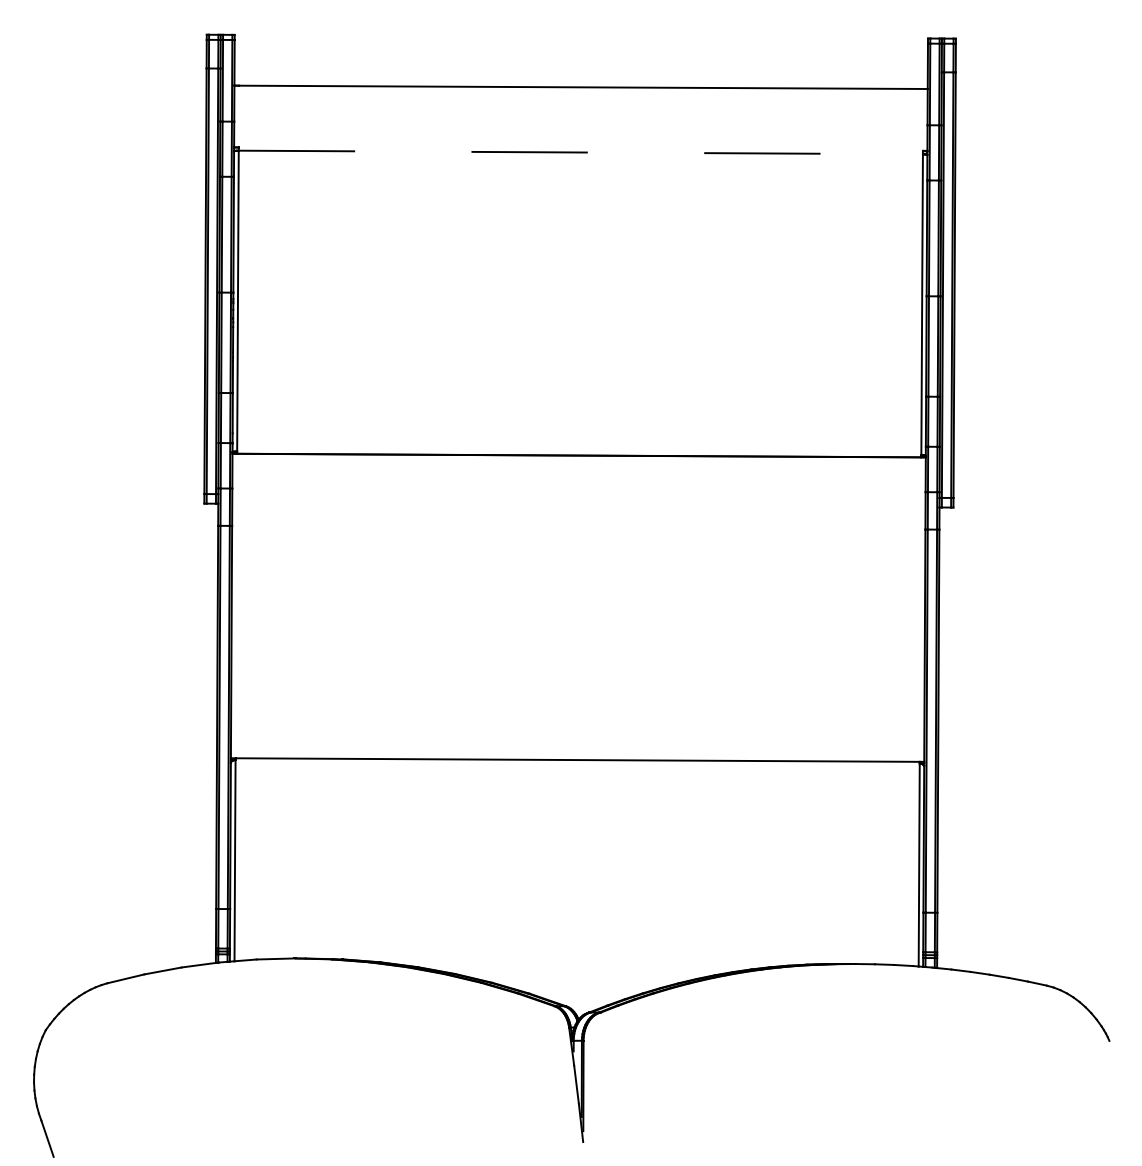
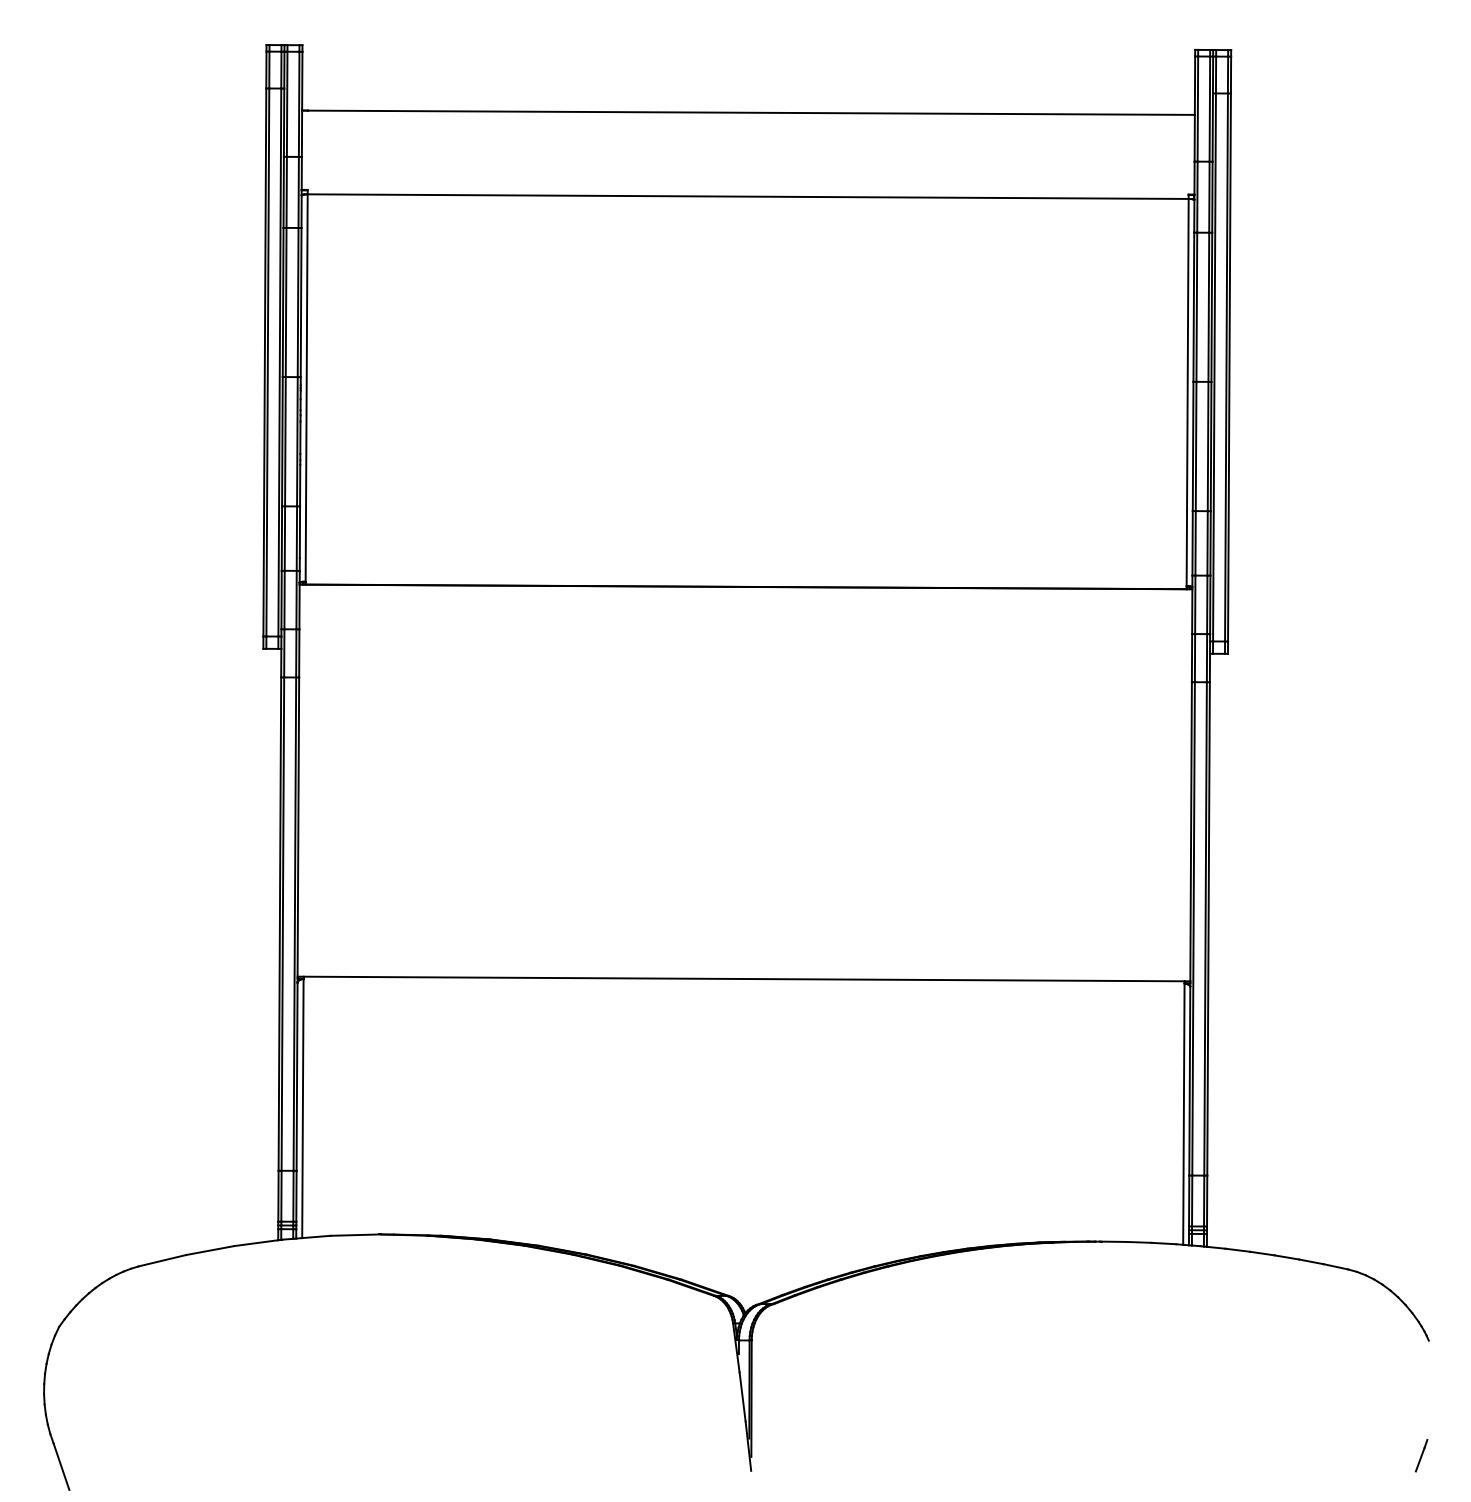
line: (581, 152) -> (748, 196), dashed -> solid
line: (1103, 1130) -> (1421, 1455), added

